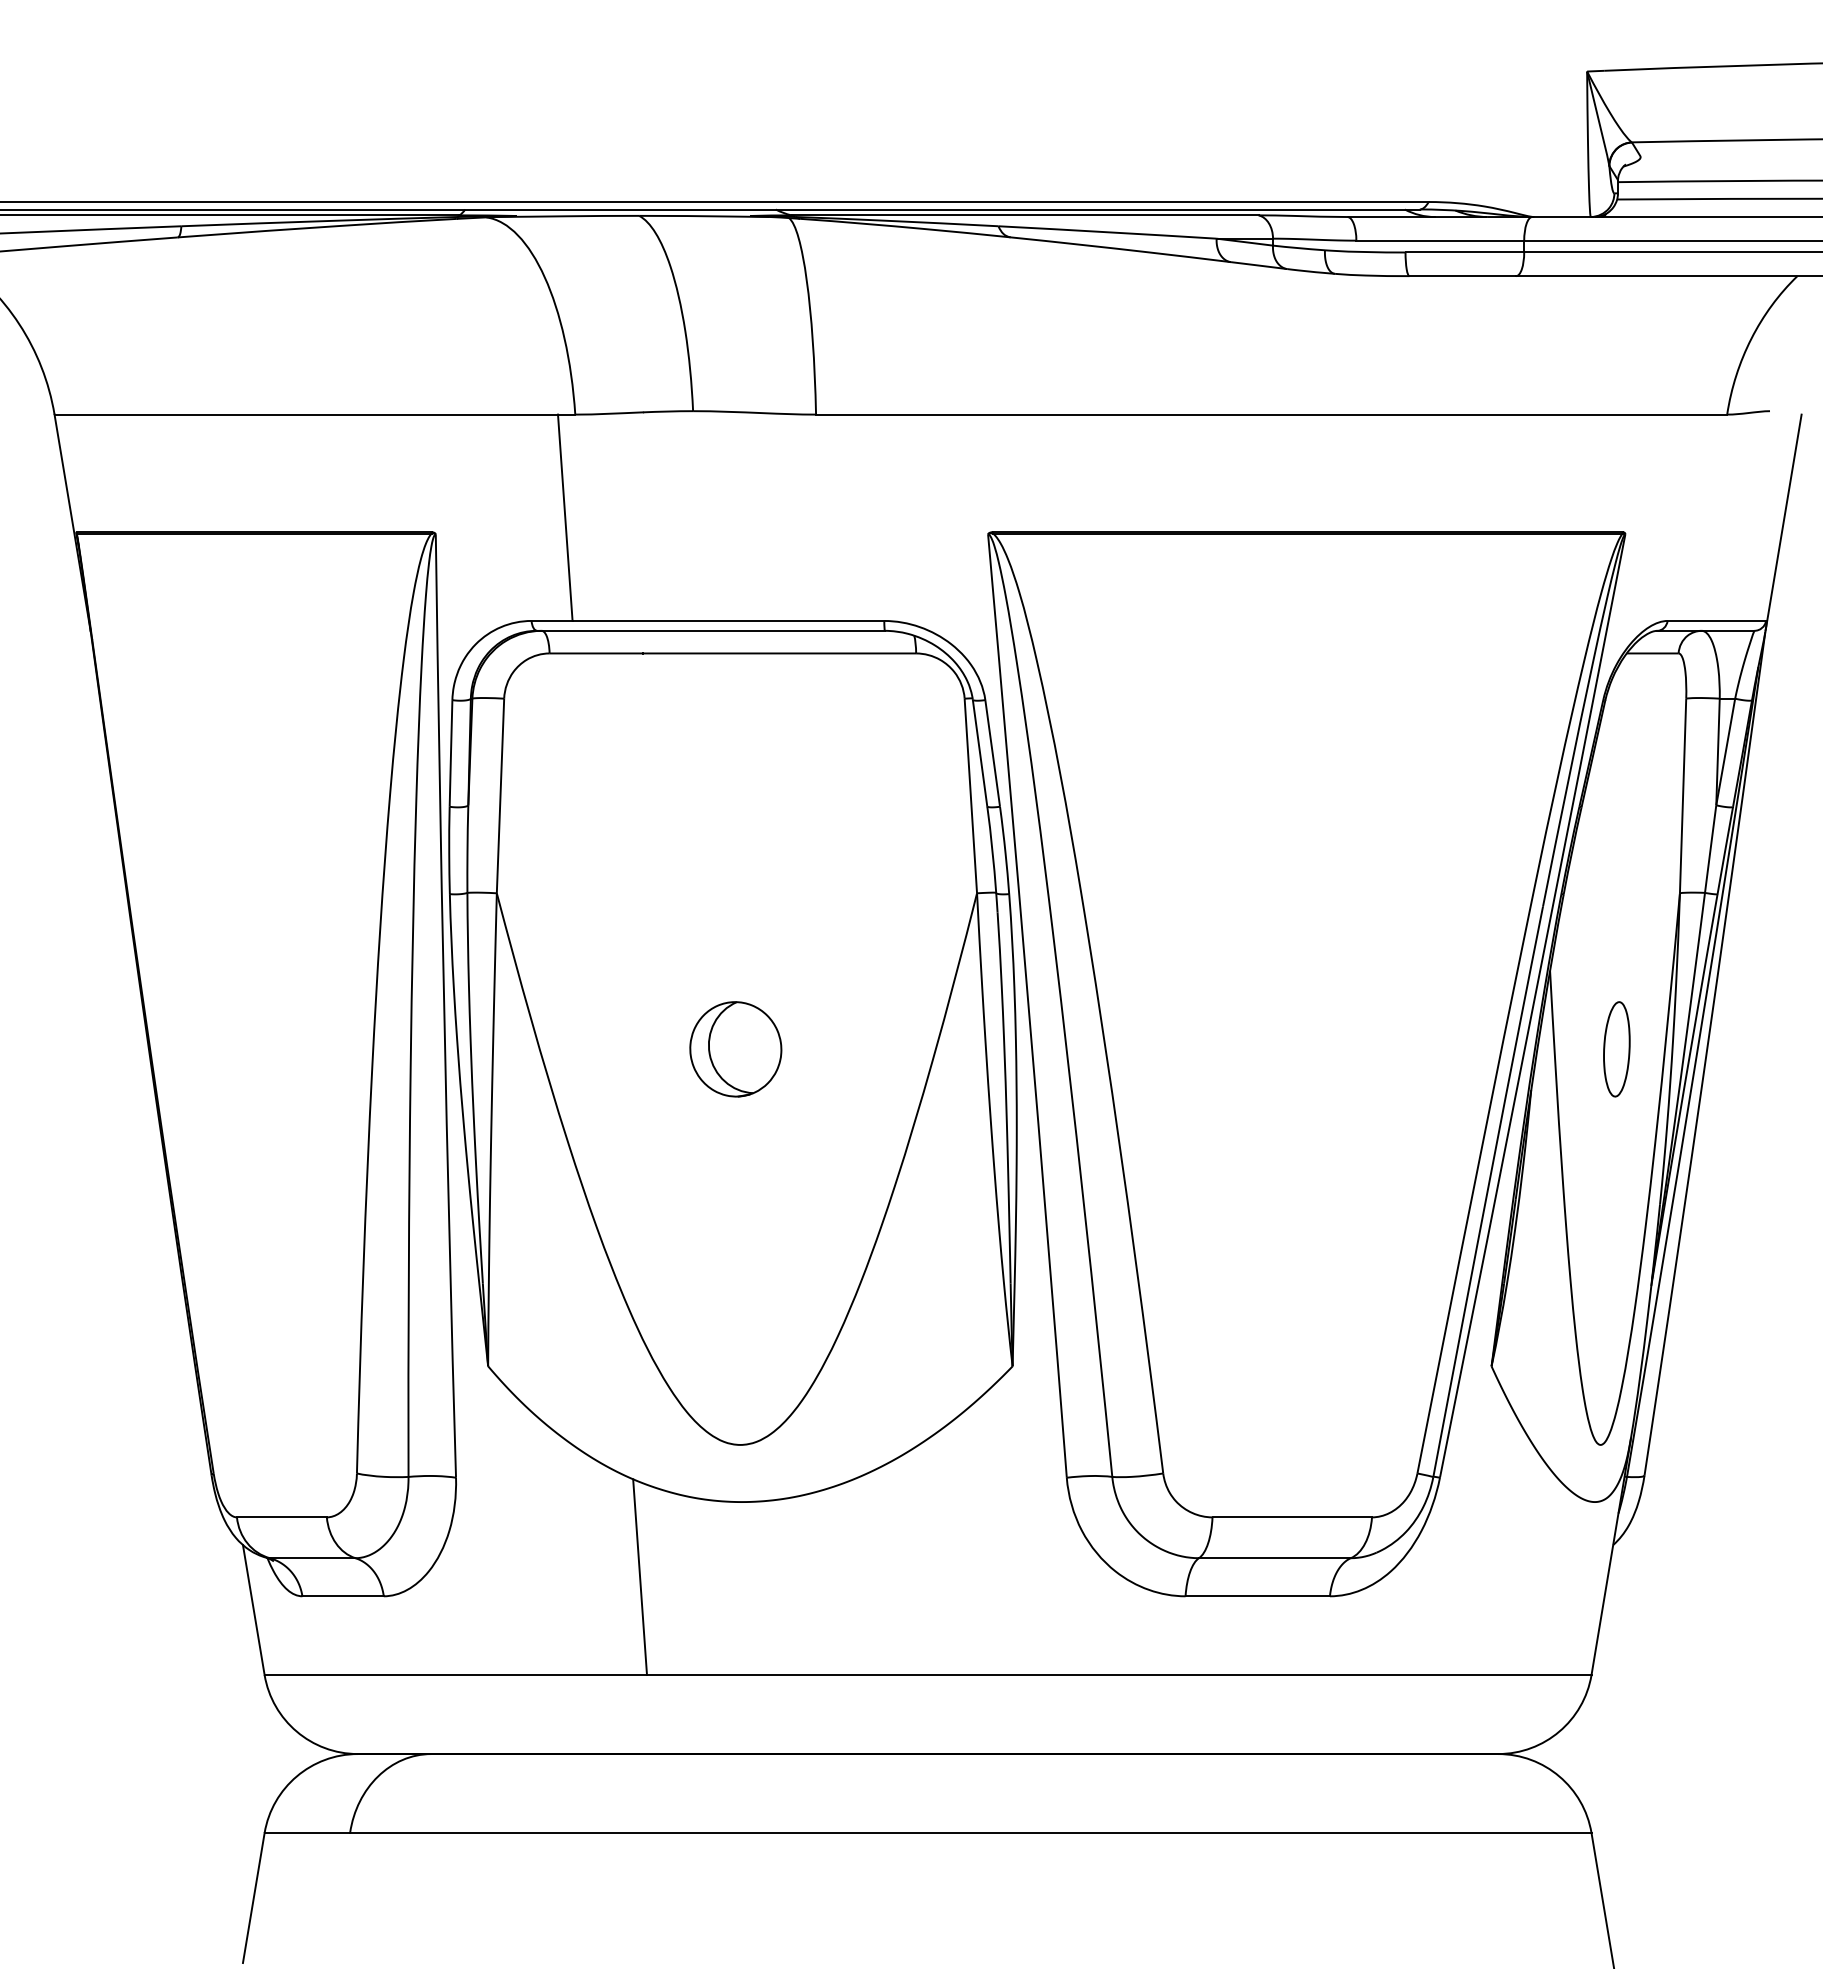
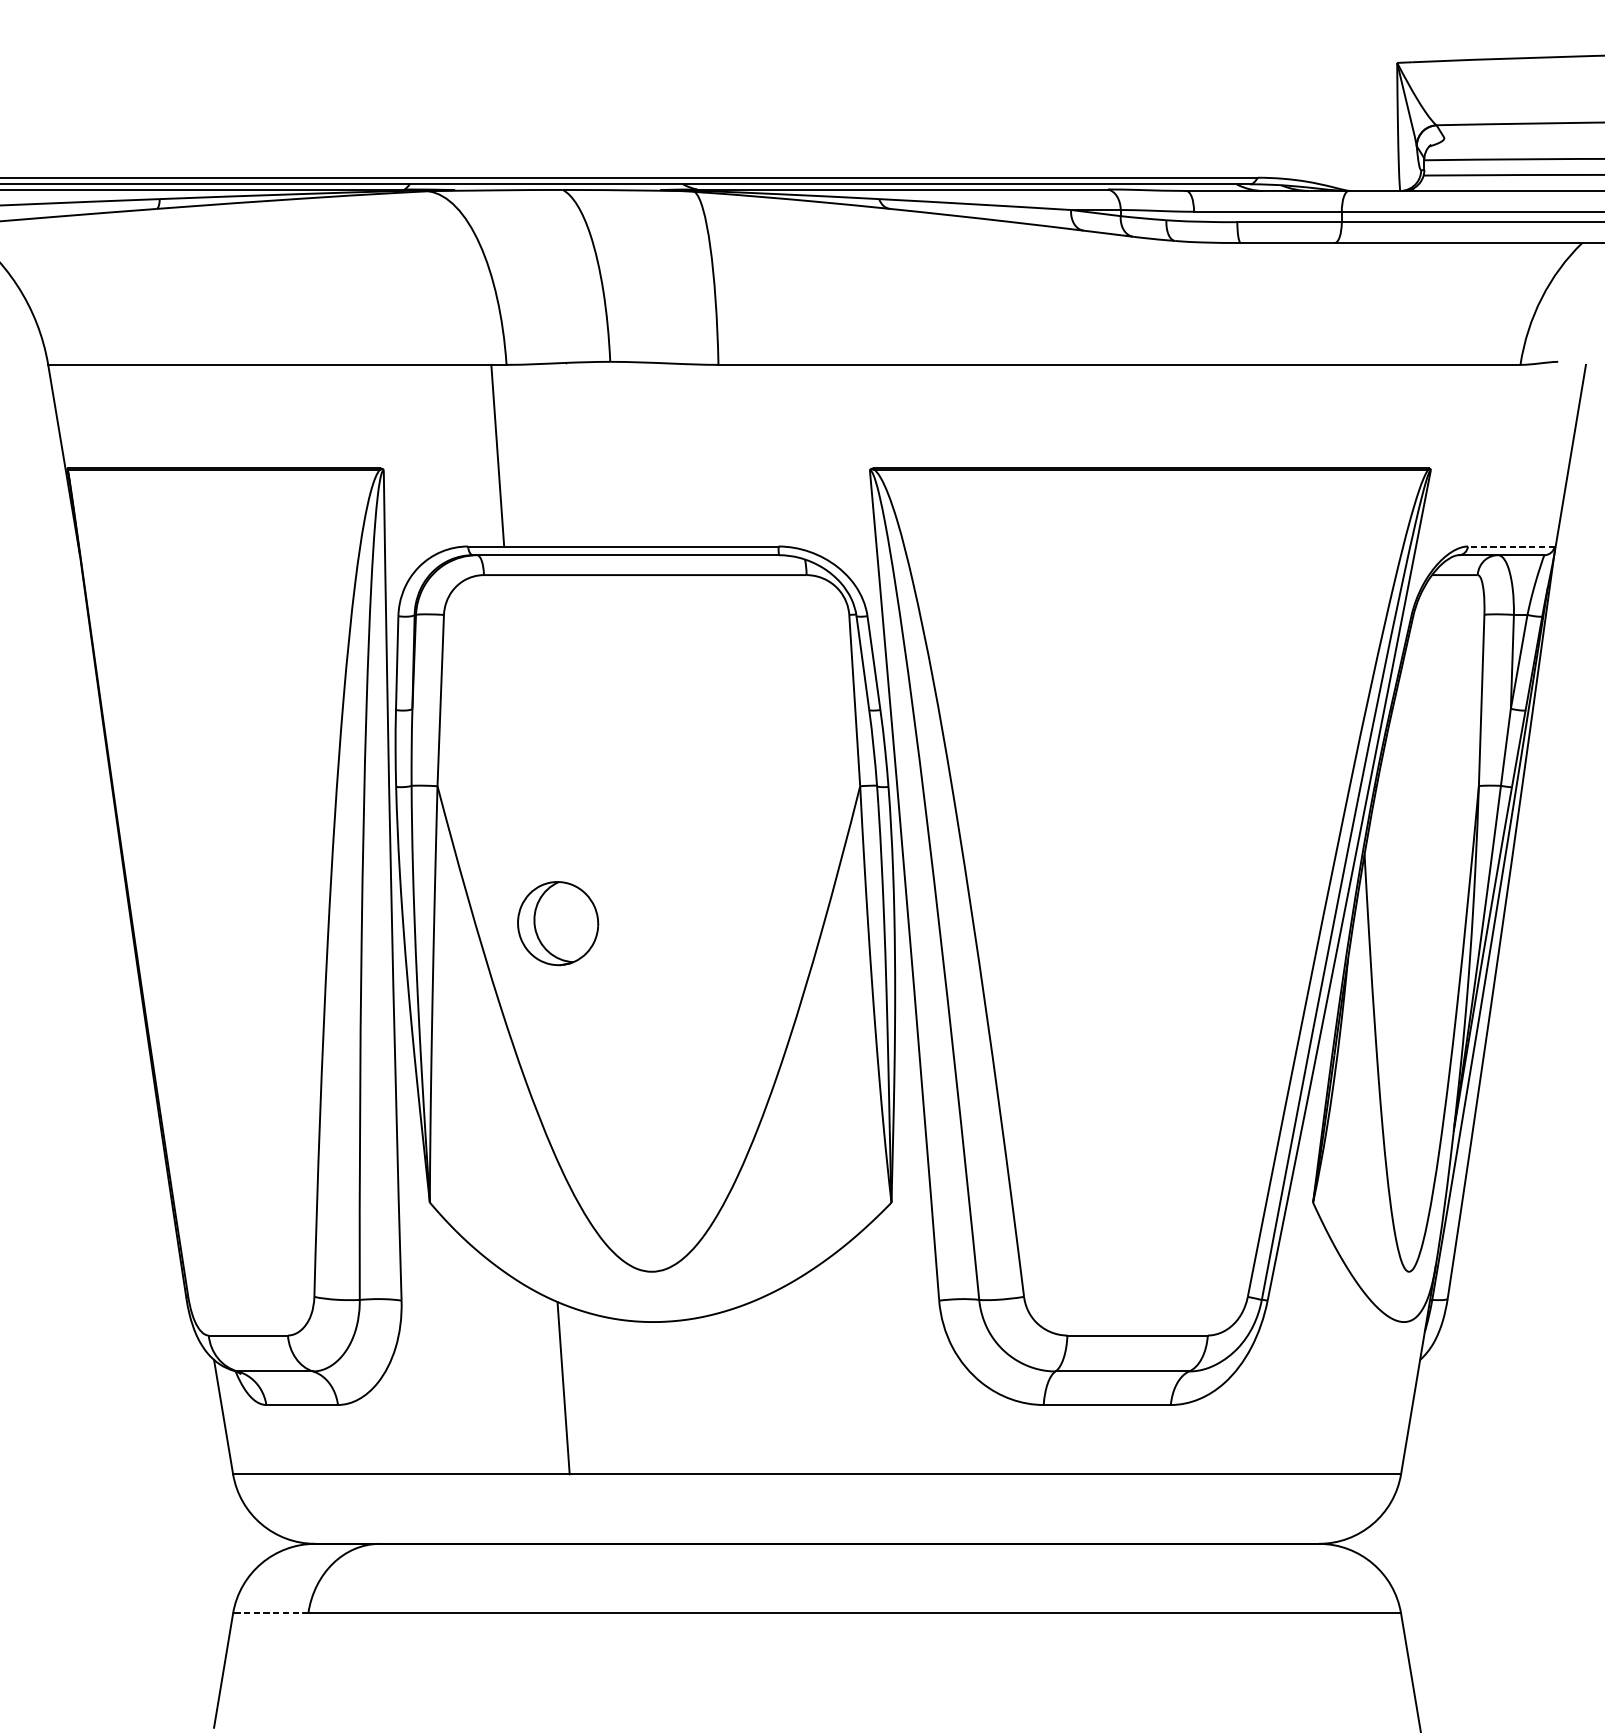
line: (1716, 620) -> (1511, 546), solid -> dashed
part: (735, 1049) -> (557, 923), moved
part: (1616, 1049) -> (1423, 923), removed
line: (307, 1833) -> (270, 1613), solid -> dashed

